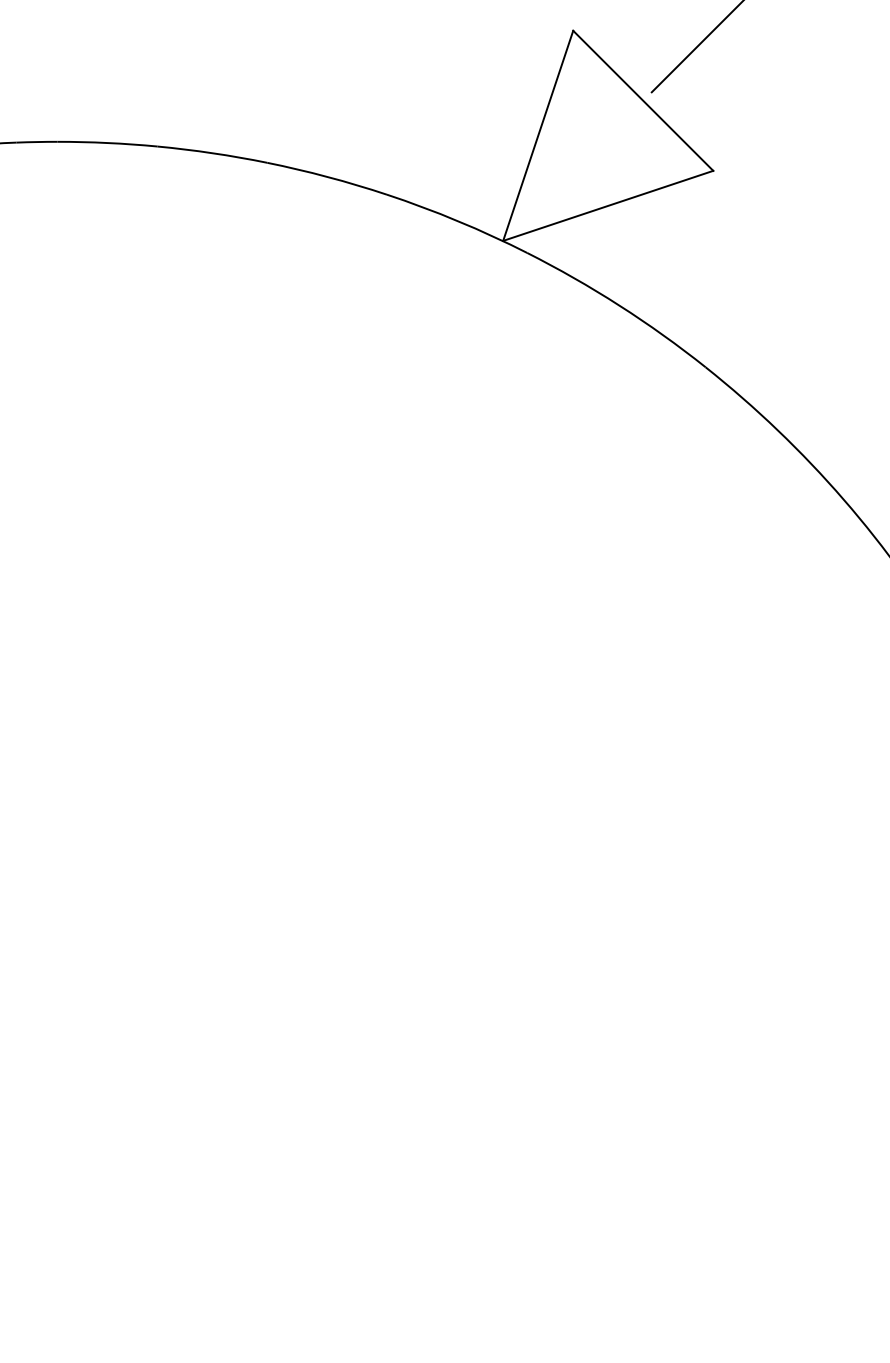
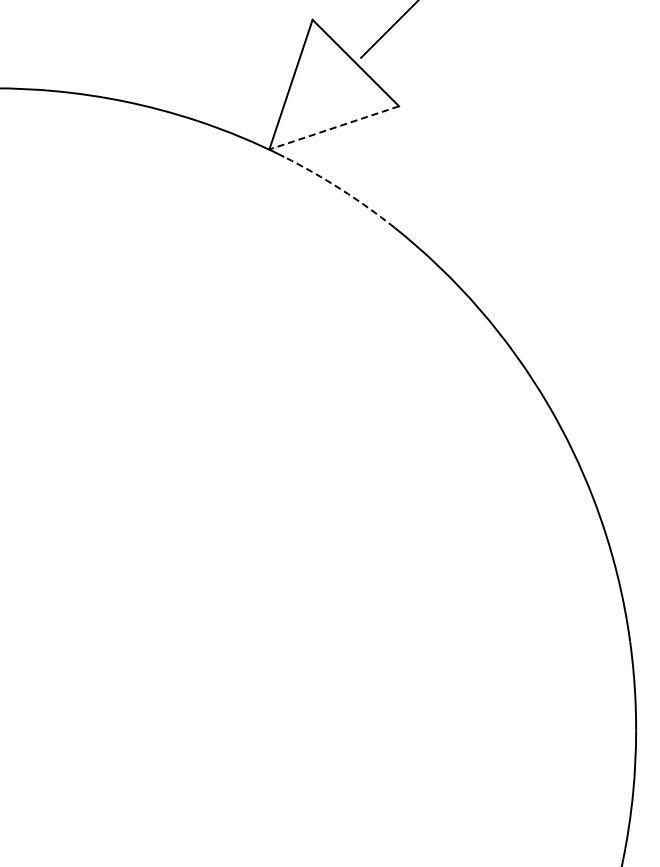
line: (607, 206) -> (333, 128), solid -> dashed
arc: (620, 305) -> (341, 189), solid -> dashed

